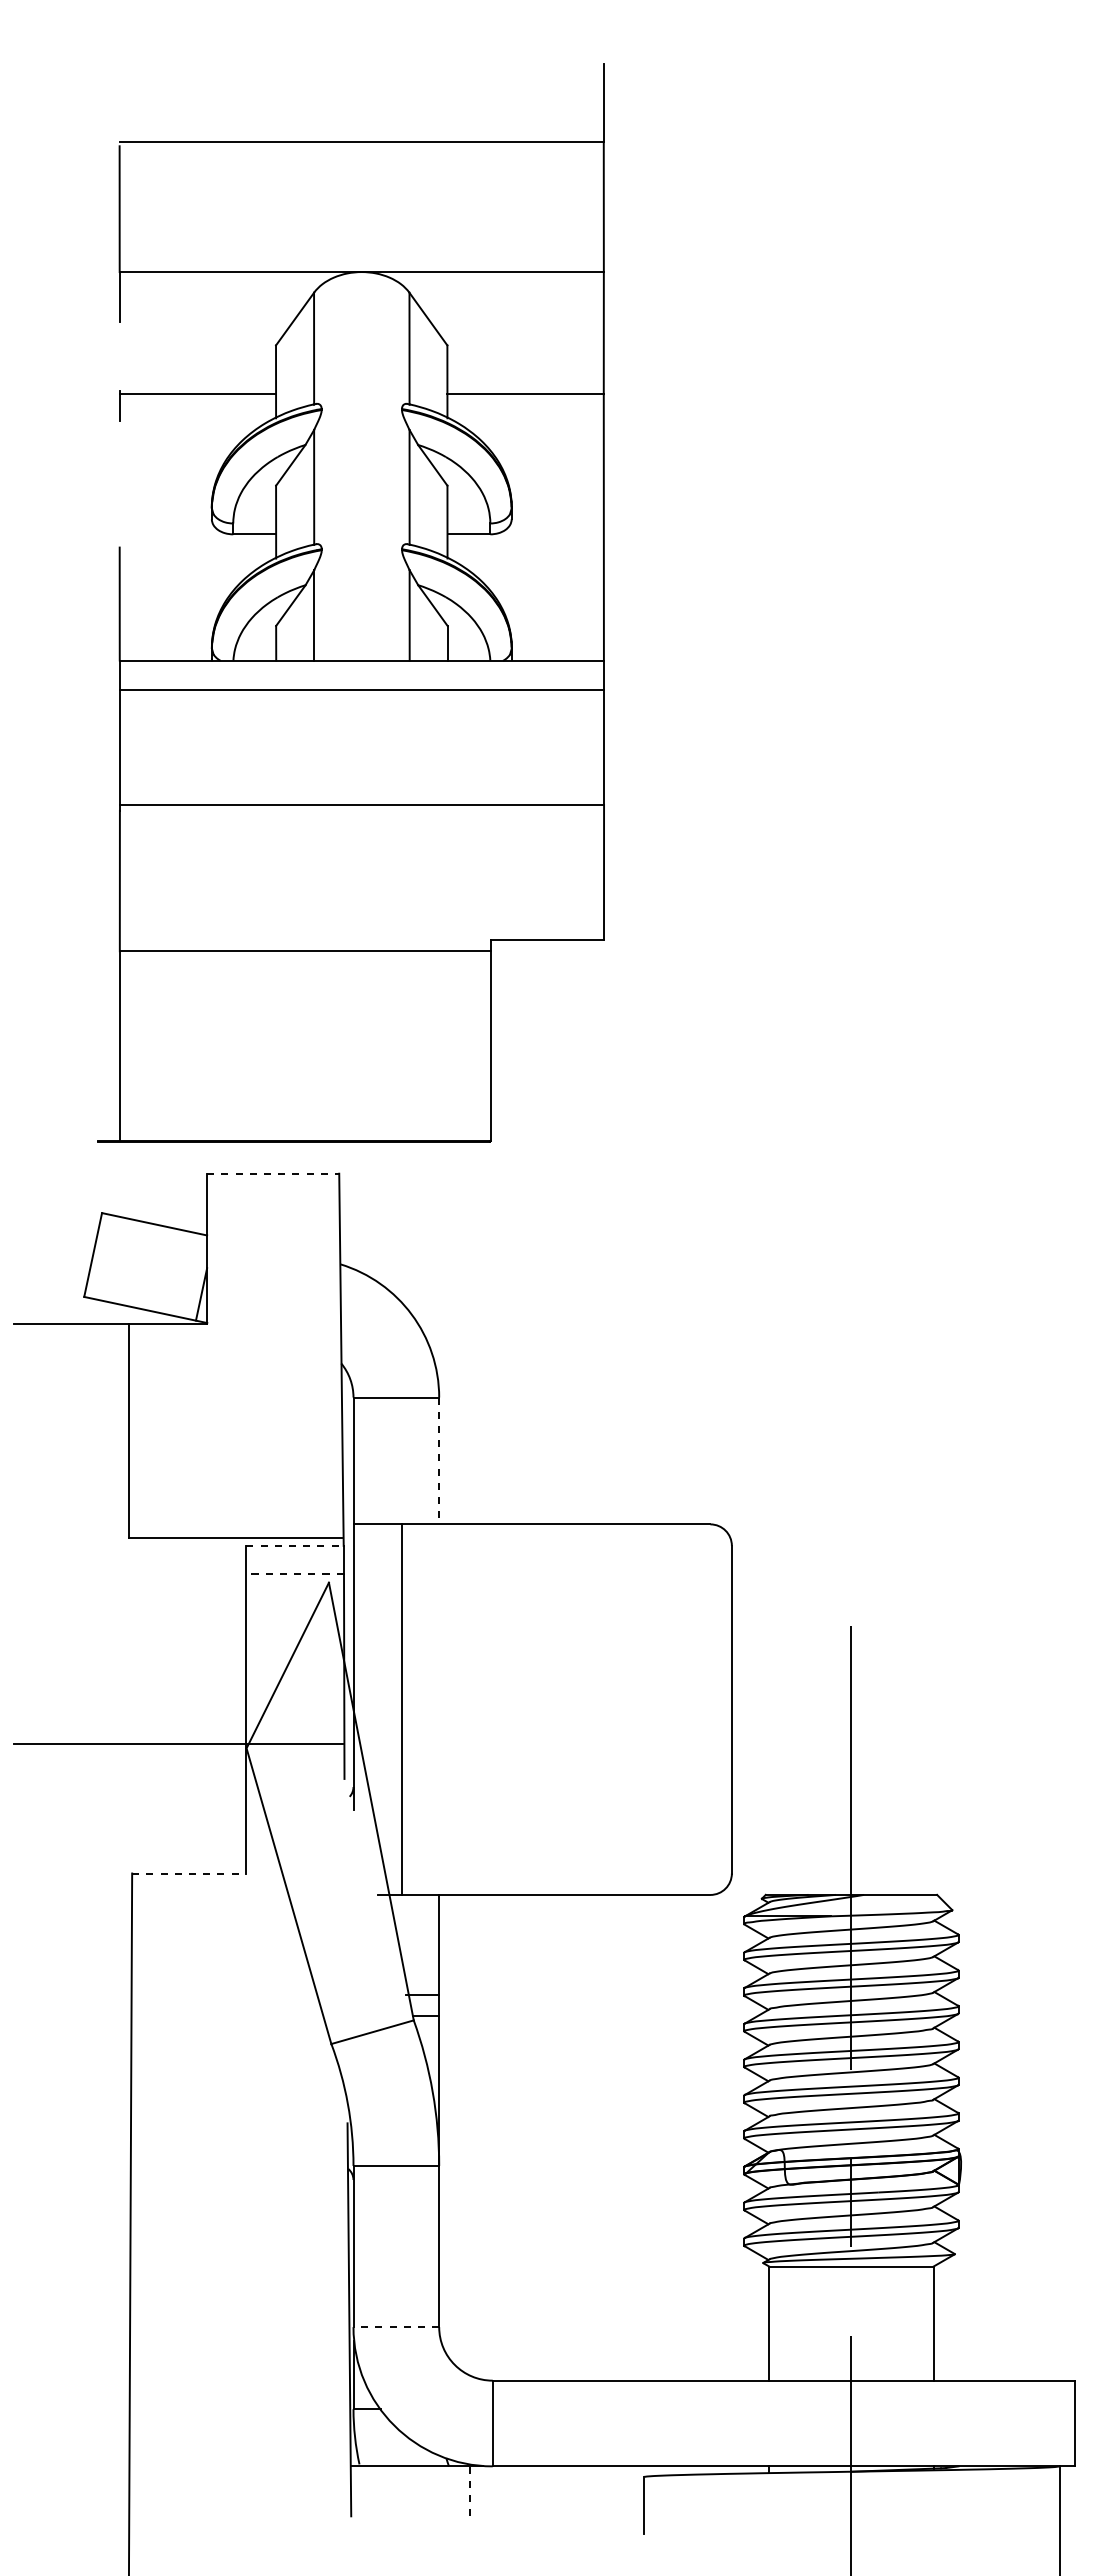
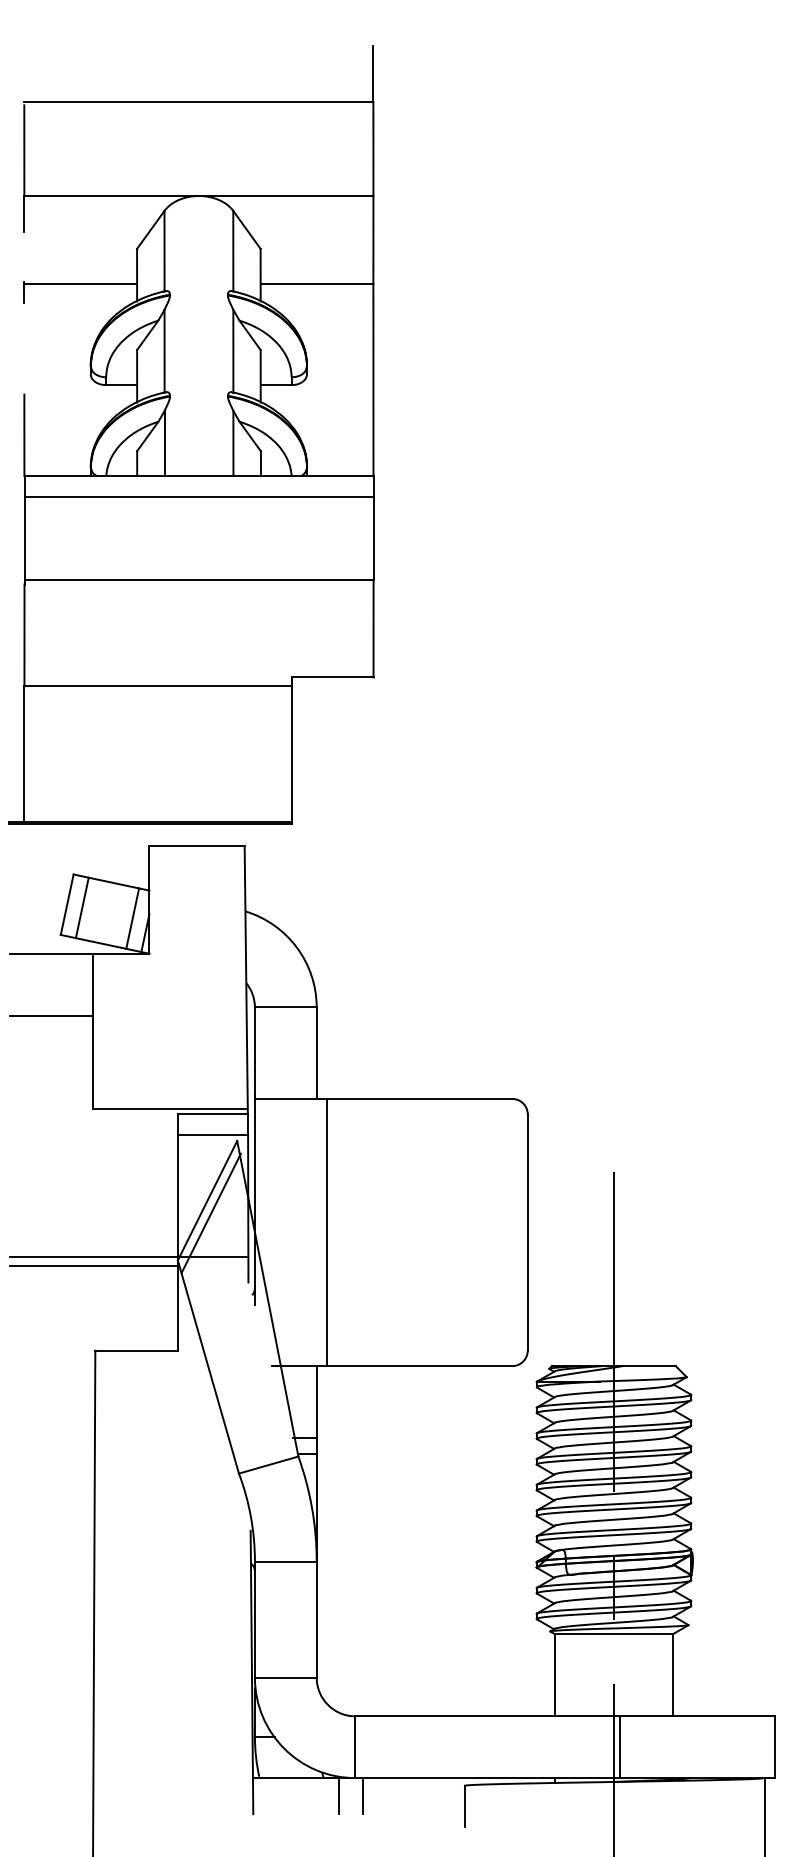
part: (350, 602) -> (190, 434), moved
line: (273, 1173) -> (197, 845), dashed -> solid
line: (114, 1259) -> (82, 907), added
line: (183, 1274) -> (132, 918), added
line: (71, 1409) -> (51, 1016), added
line: (439, 1461) -> (316, 1053), dashed -> solid
line: (295, 1545) -> (213, 1114), dashed -> solid
line: (295, 1574) -> (213, 1135), dashed -> solid
line: (292, 1683) -> (210, 1213), added
line: (402, 1709) -> (327, 1232), moved
line: (130, 1755) -> (94, 1265), added
line: (189, 1873) -> (136, 1350), dashed -> solid
line: (396, 2327) -> (285, 1677), dashed -> solid
line: (860, 2423) -> (620, 1747), added
line: (469, 2491) -> (338, 1796), dashed -> solid
line: (503, 2491) -> (363, 1796), added

